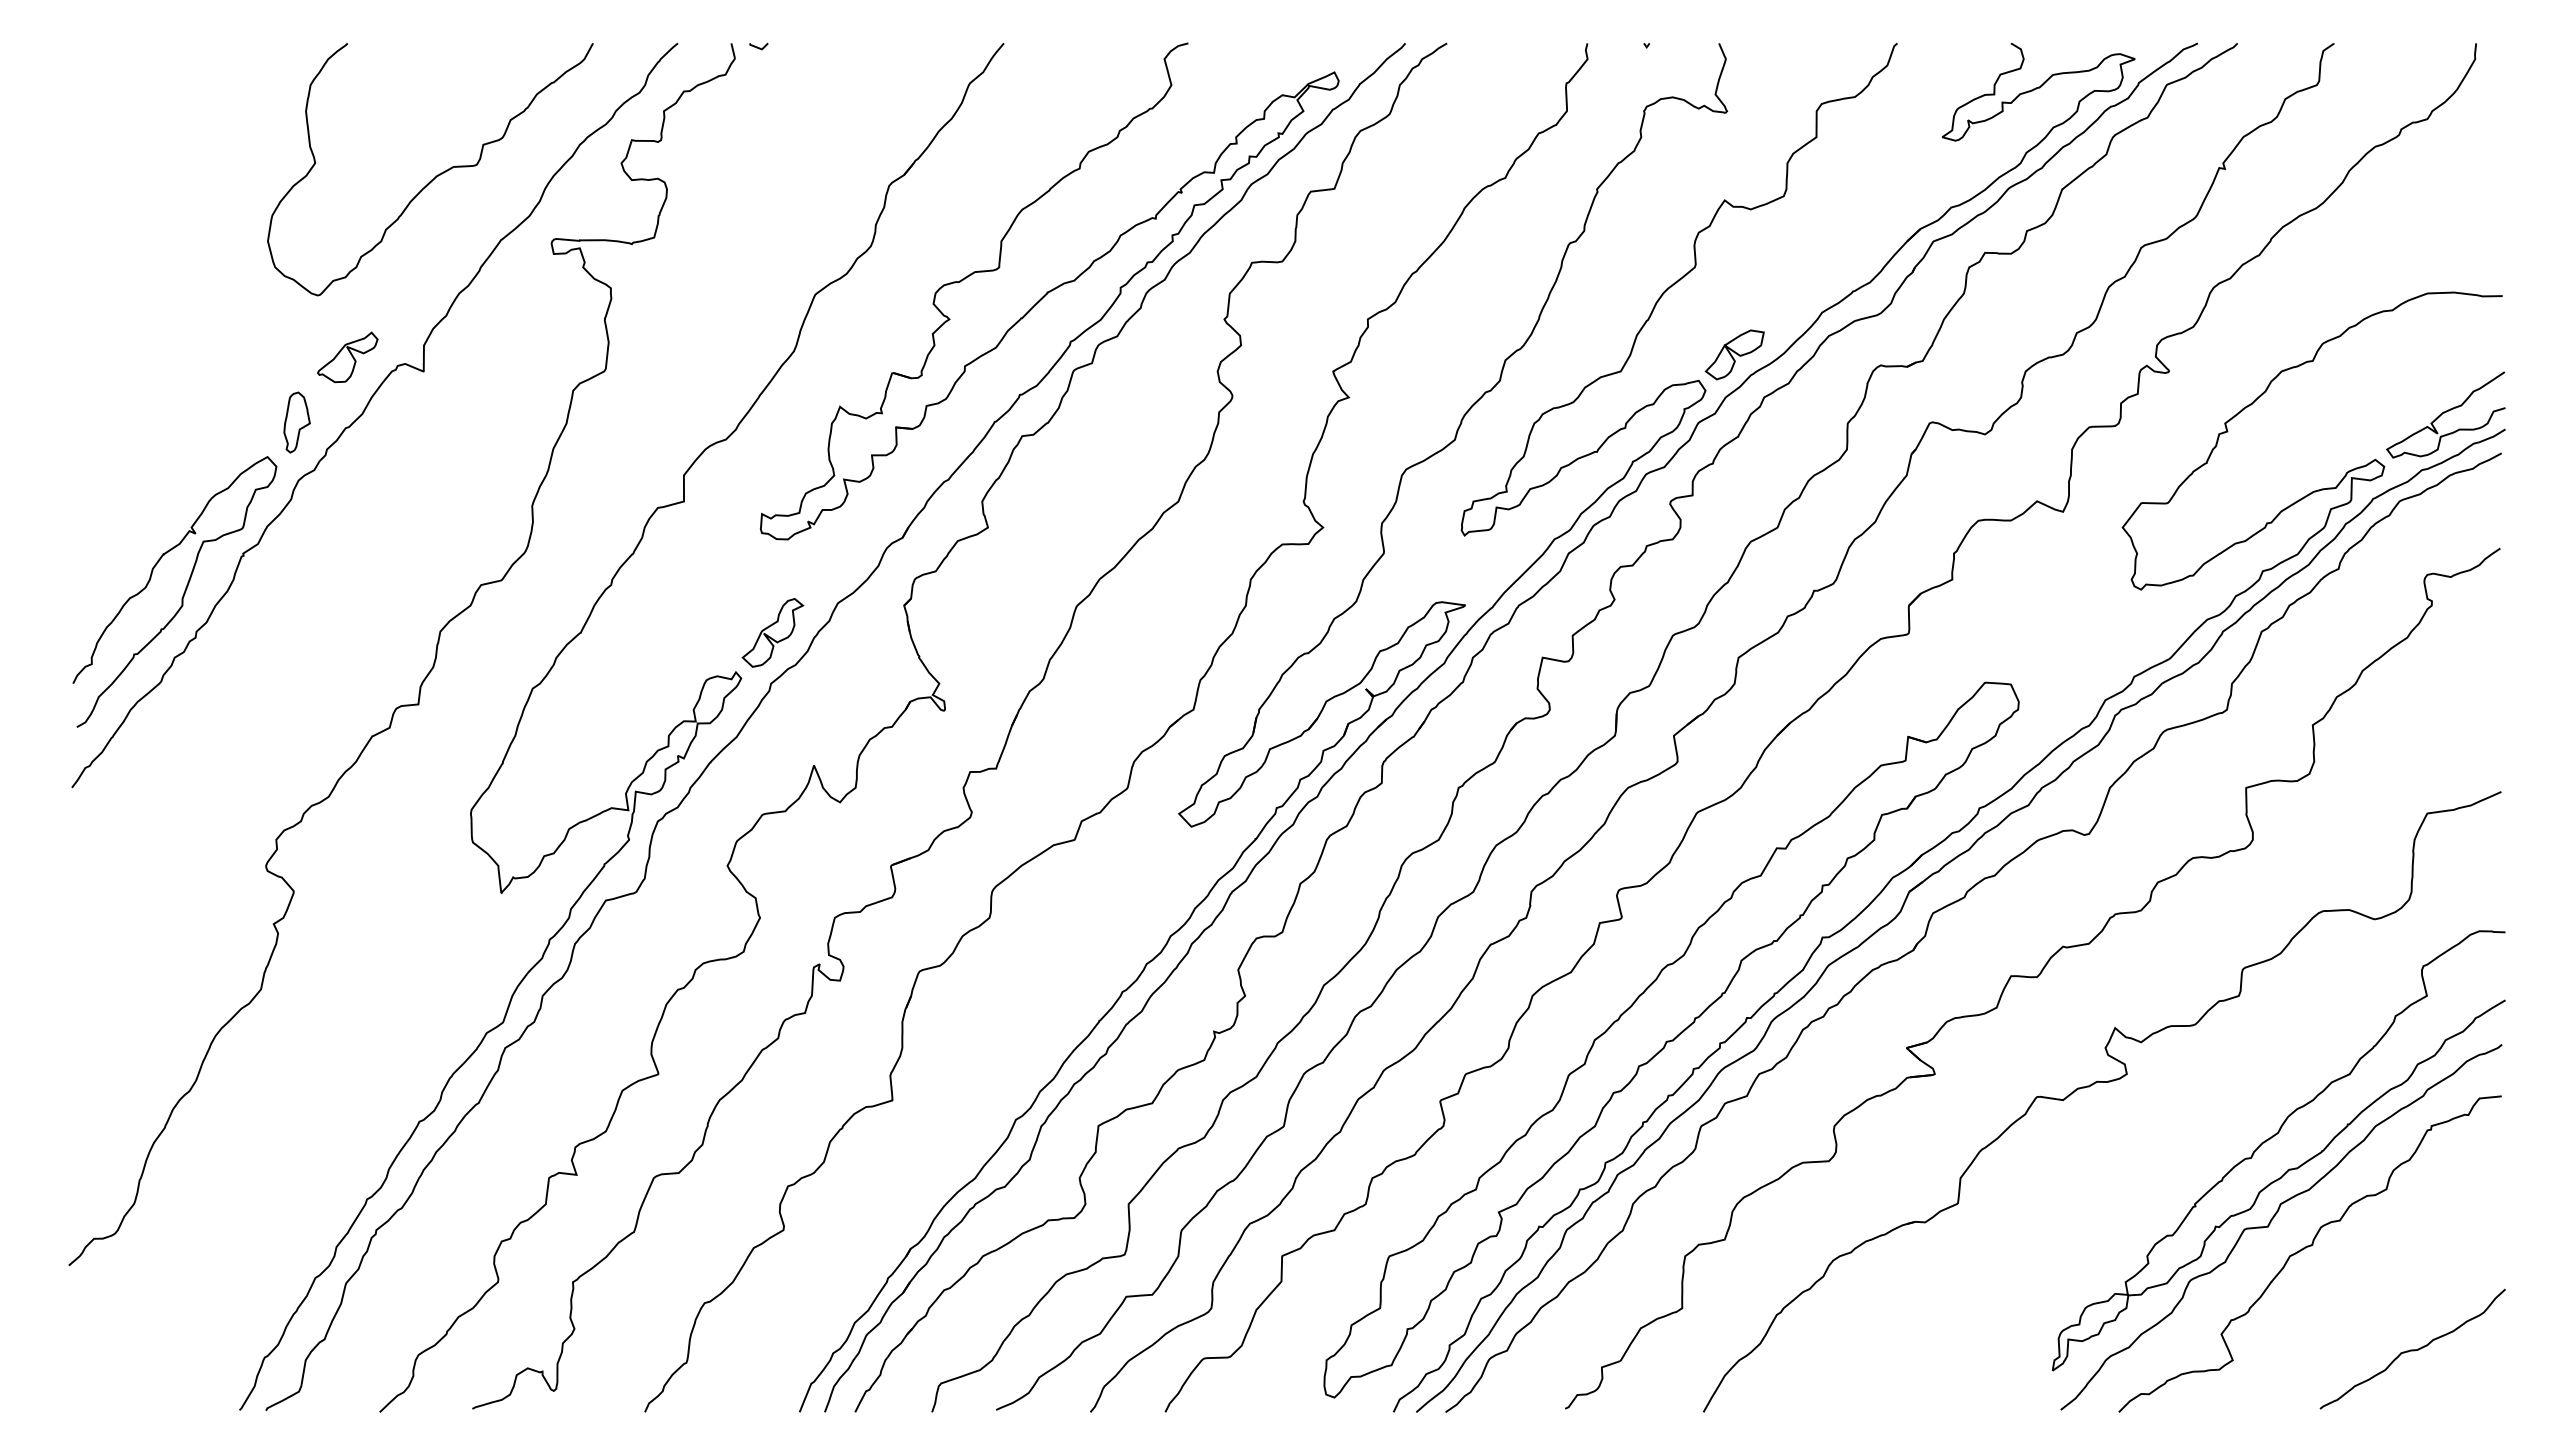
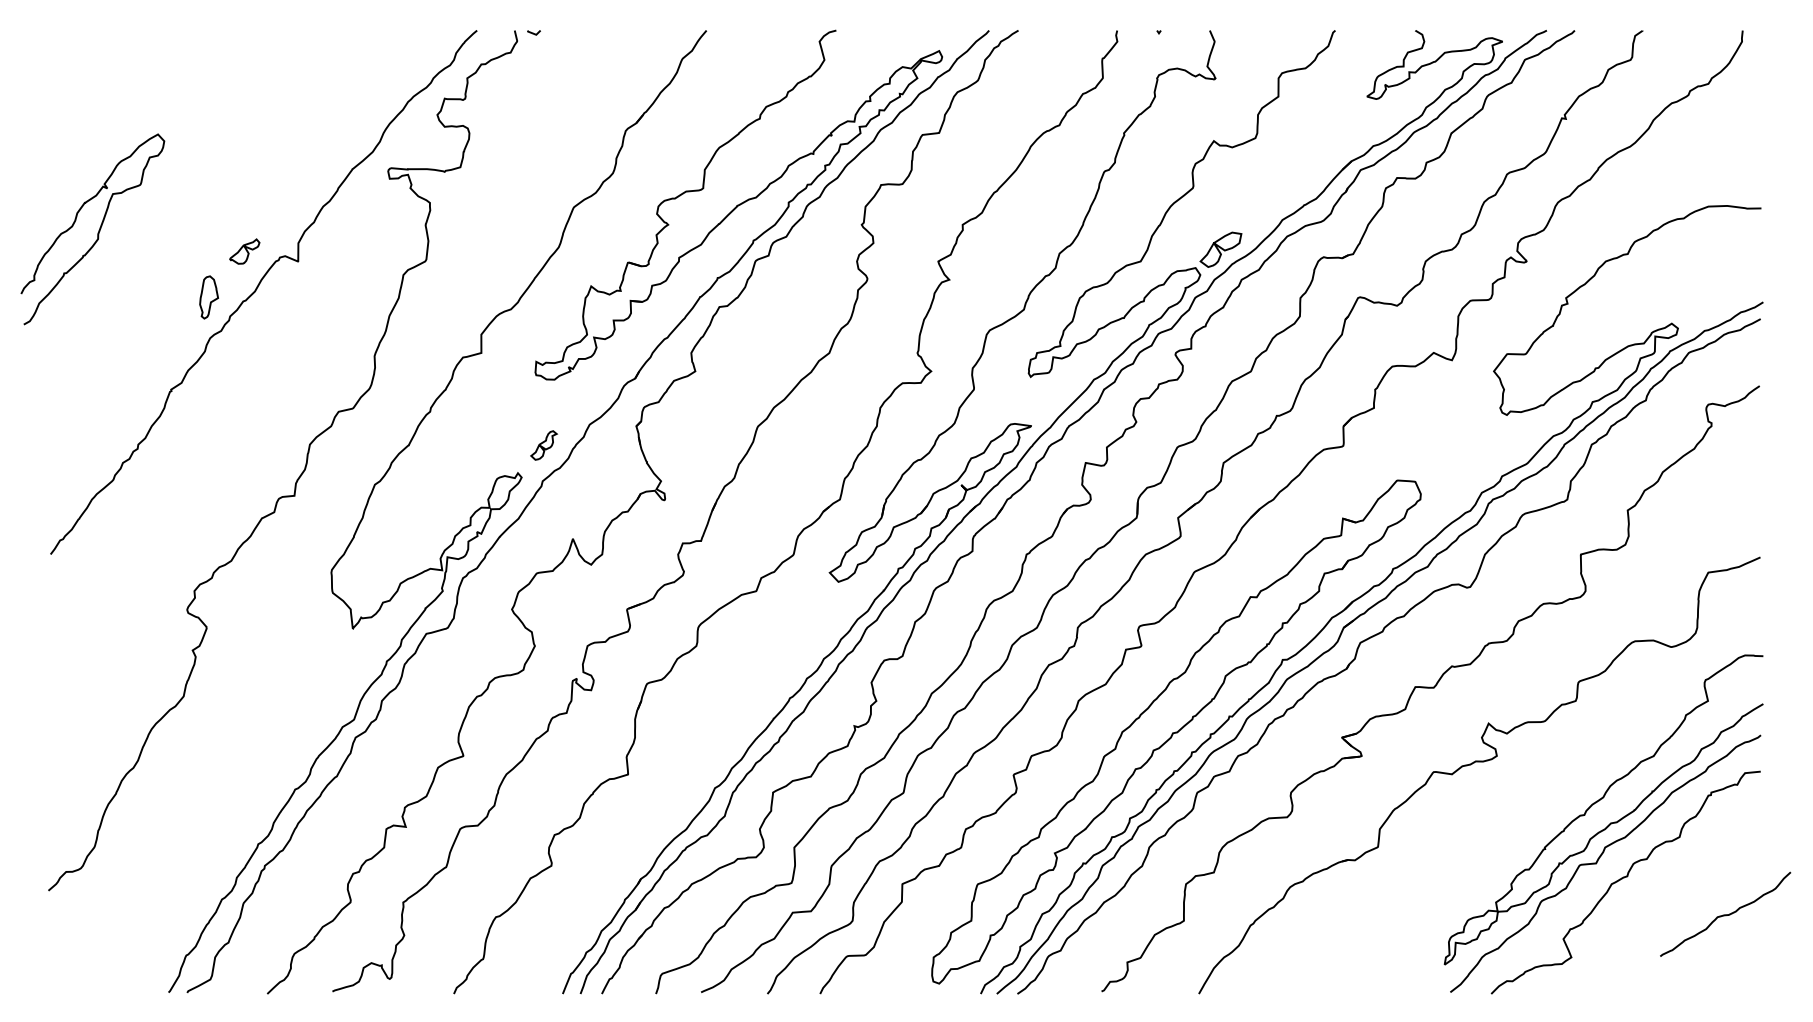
curve: (436, 175) -> (307, 123), removed
part: (347, 357) -> (244, 251), size x0.7
curve: (2444, 413) -> (1720, 291), removed
curve: (182, 595) -> (98, 231), moved
part: (772, 632) -> (543, 445), size x0.6
curve: (2412, 1349) -> (1725, 914), moved

